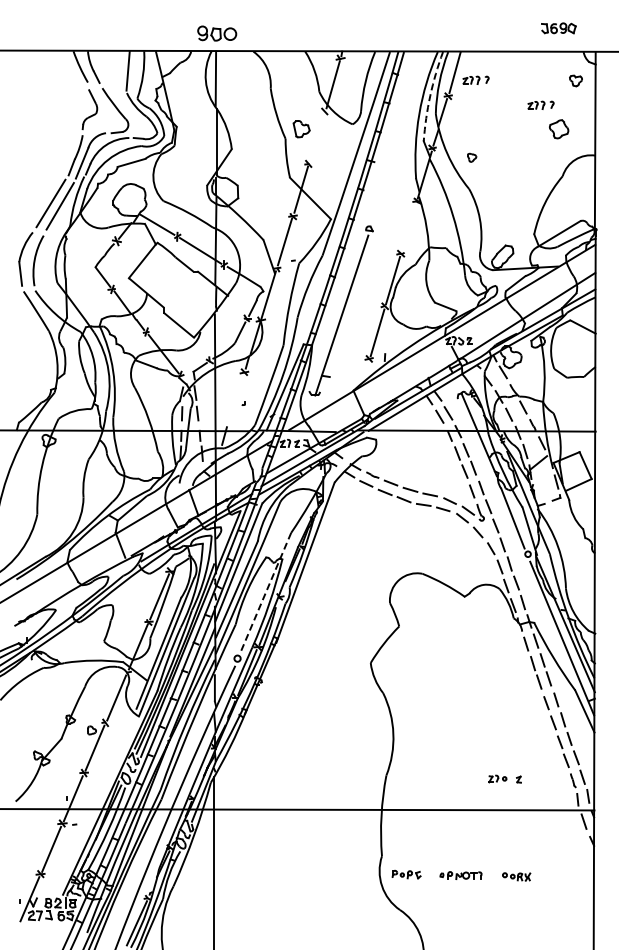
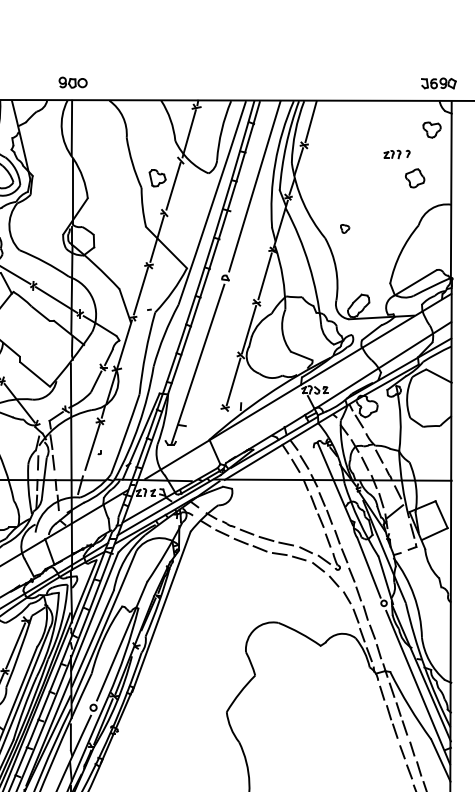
part: (558, 28) -> (438, 83), moved
part: (216, 33) -> (72, 82), size x0.71
part: (475, 79) -> (331, 128), removed
part: (575, 80) -> (431, 129), size x1.43
arc: (430, 95) -> (286, 144), dashed -> solid
line: (317, 136) -> (173, 185), added
line: (398, 137) -> (254, 186), added
part: (472, 157) -> (345, 228), moved
line: (408, 227) -> (264, 276), added
line: (236, 397) -> (92, 446), added
line: (265, 592) -> (121, 641), dashed -> solid

